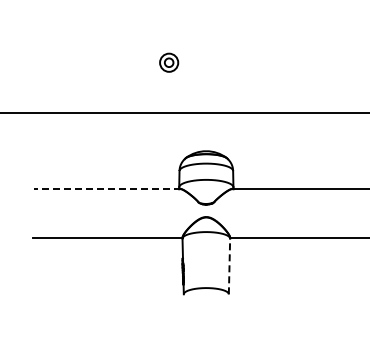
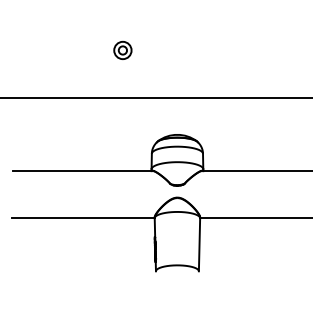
part: (169, 62) -> (123, 50), moved
line: (107, 189) -> (83, 171), dashed -> solid
line: (229, 266) -> (199, 244), dashed -> solid

